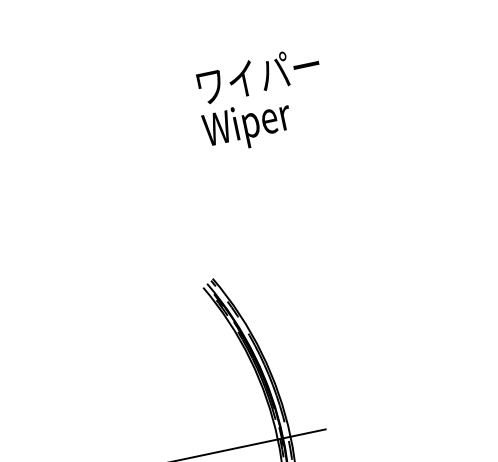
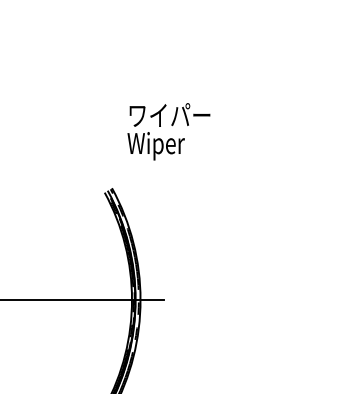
text: (261, 100) -> (168, 131), moved

